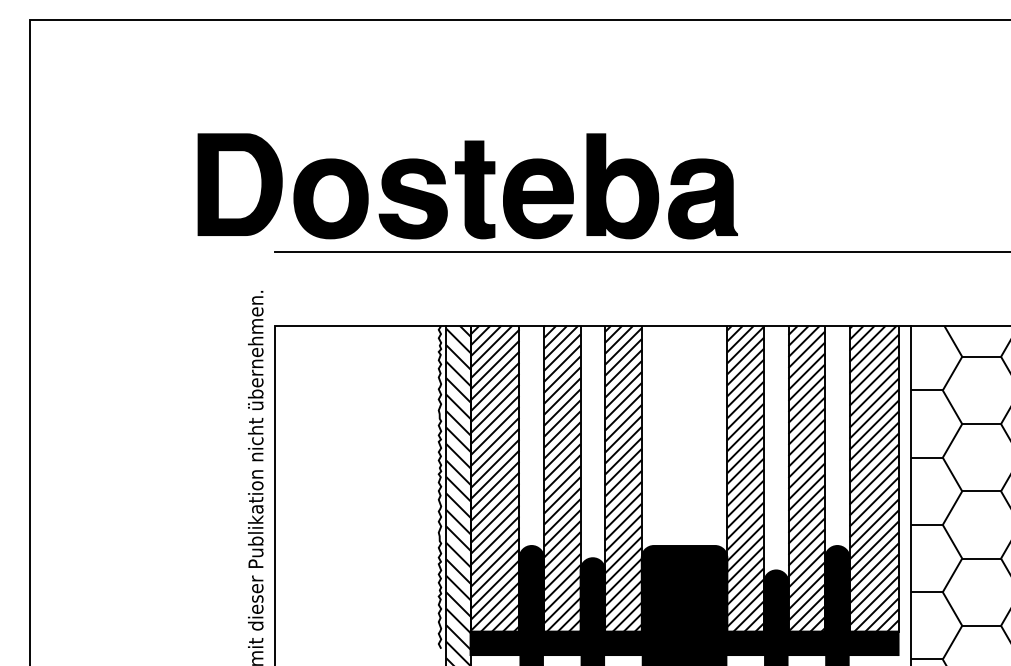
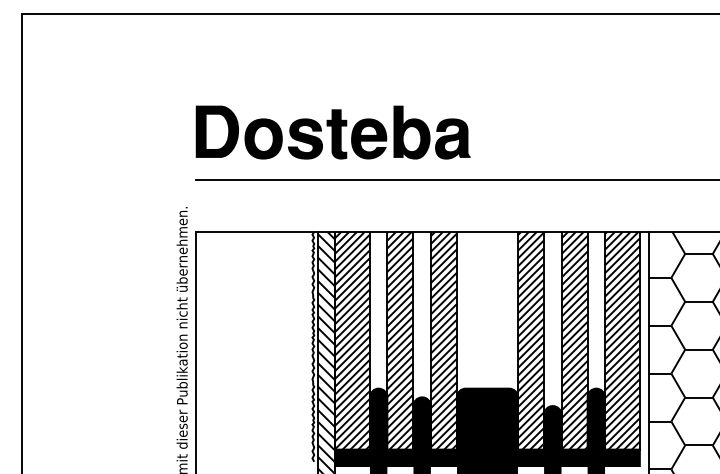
part: (467, 186) -> (332, 132), size x0.71

